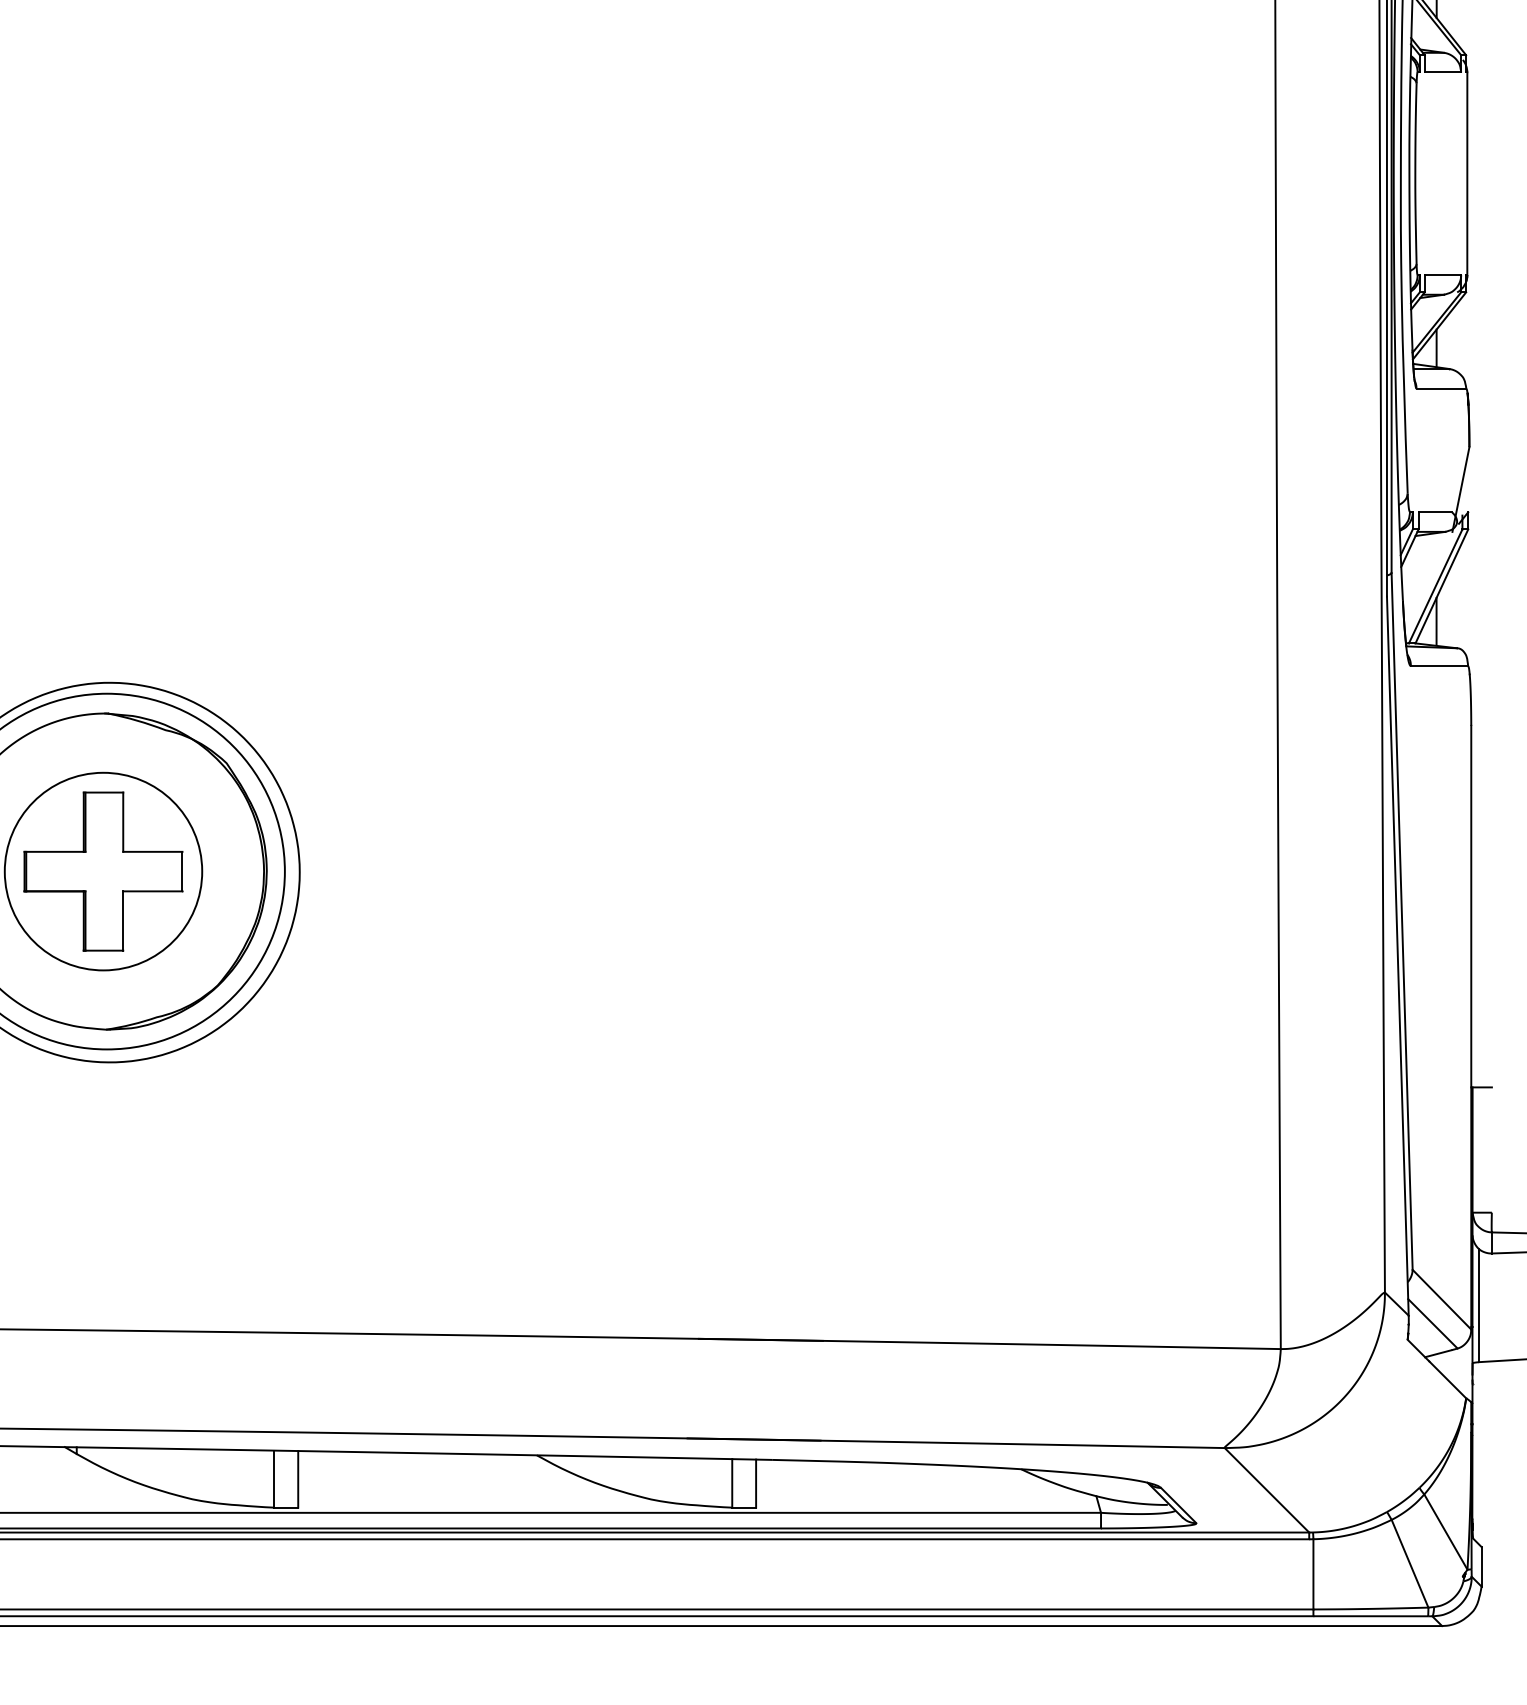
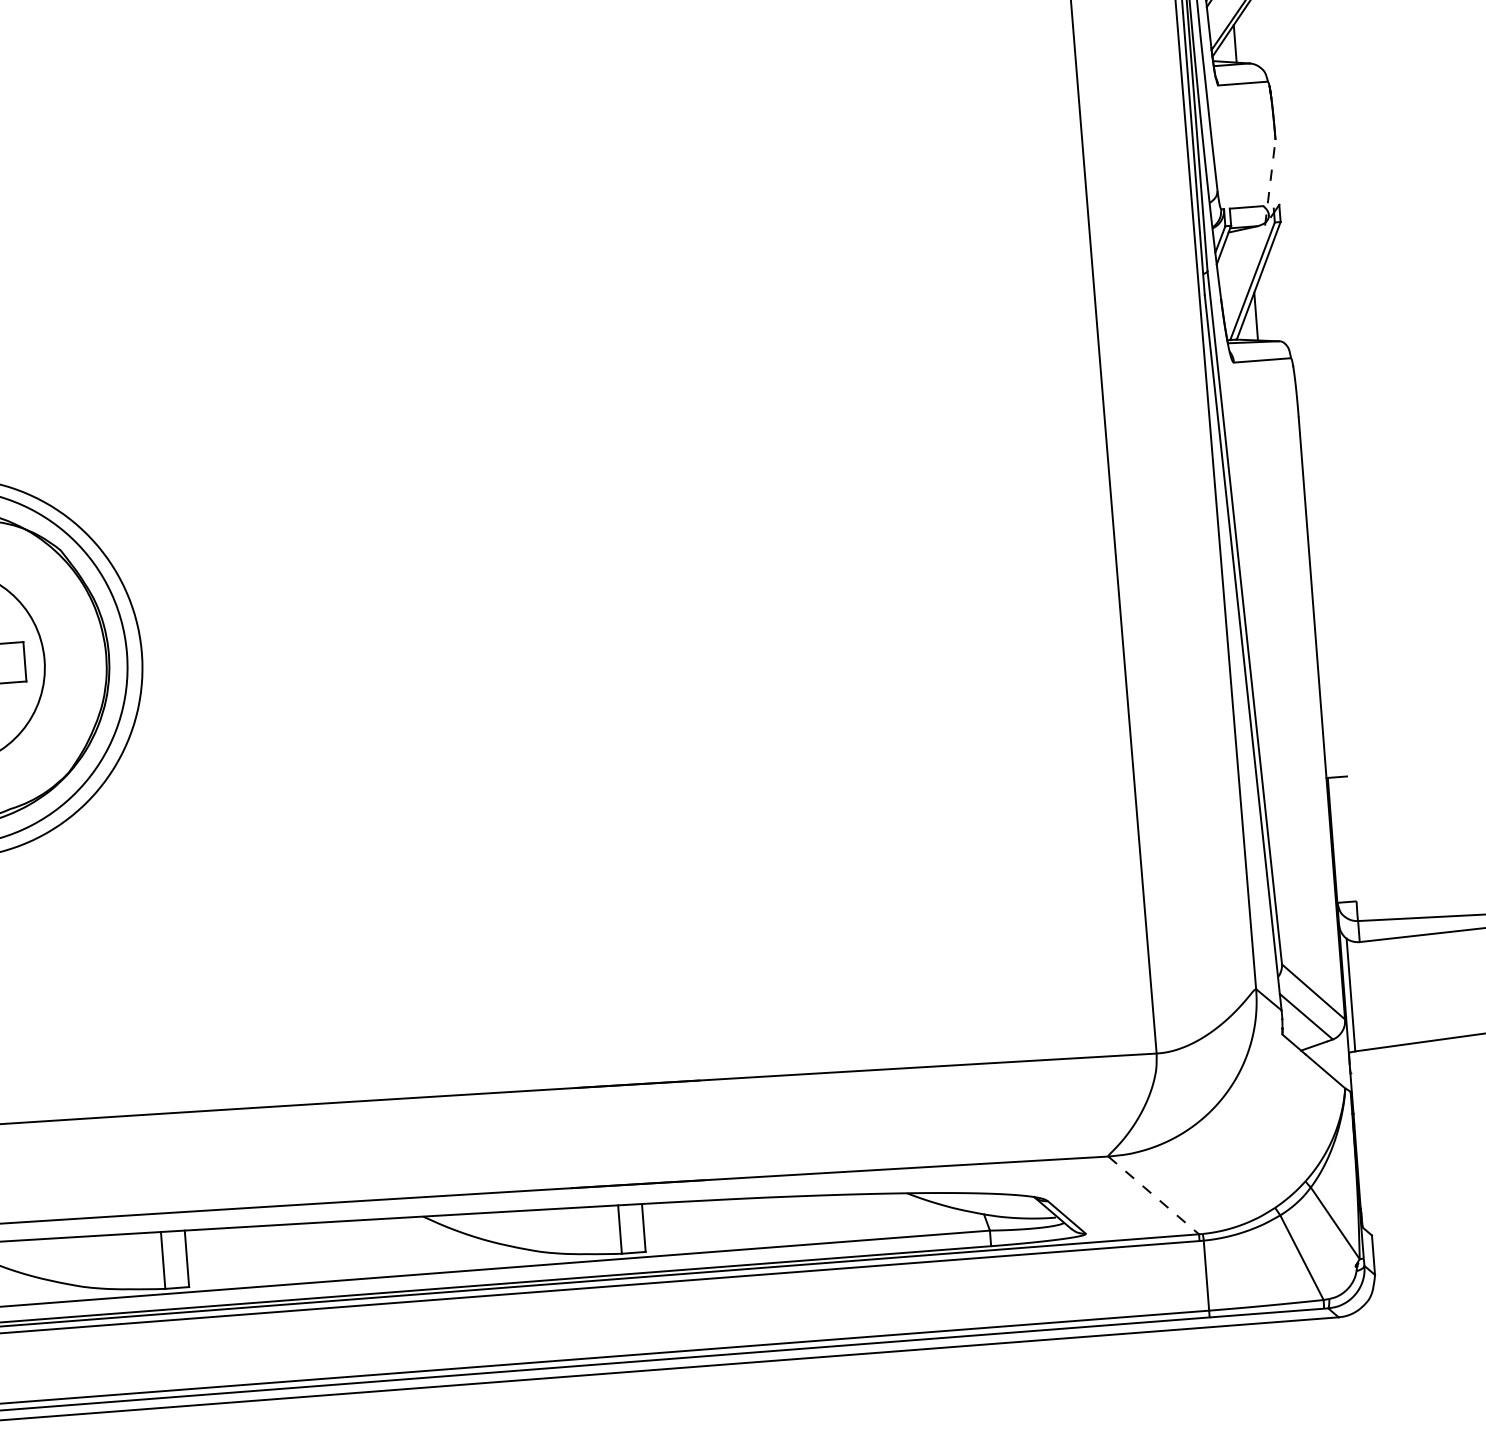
line: (1461, 489) -> (1270, 182), solid -> dashed
line: (1266, 1490) -> (1153, 1195), solid -> dashed

